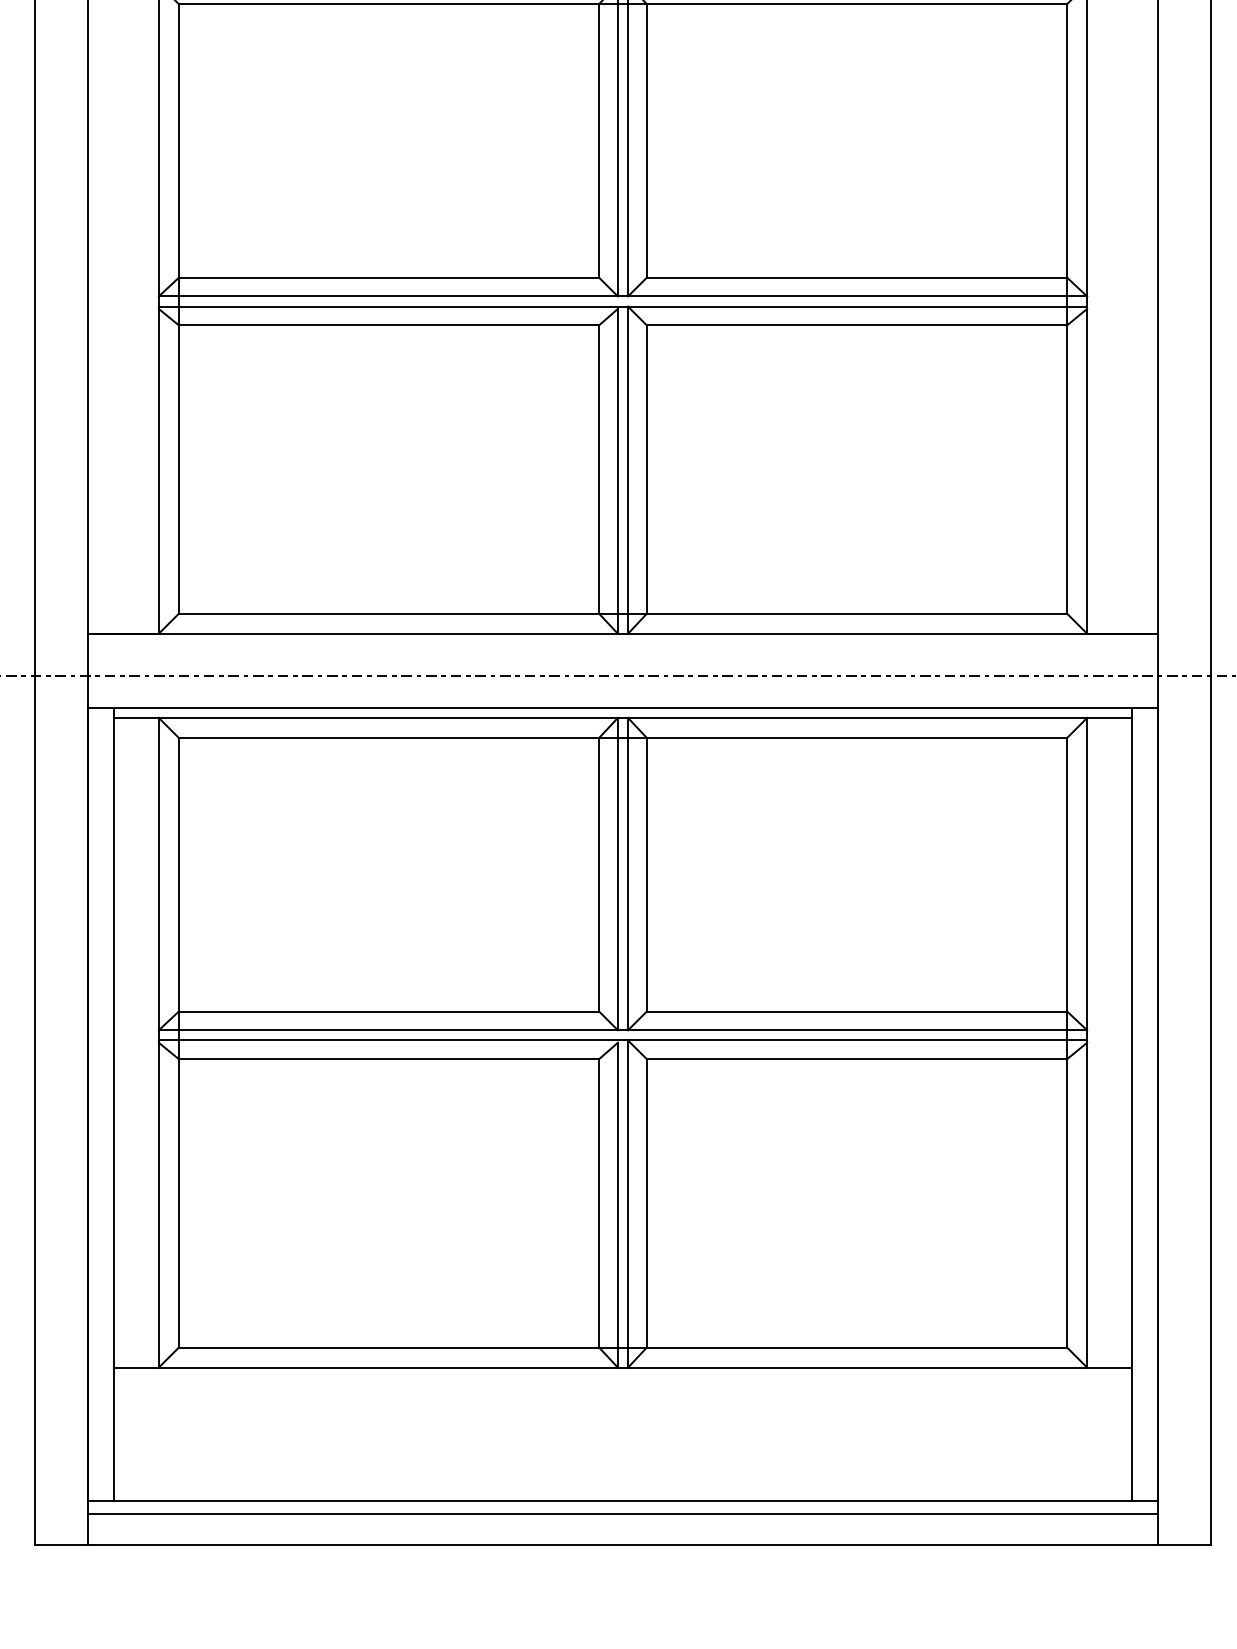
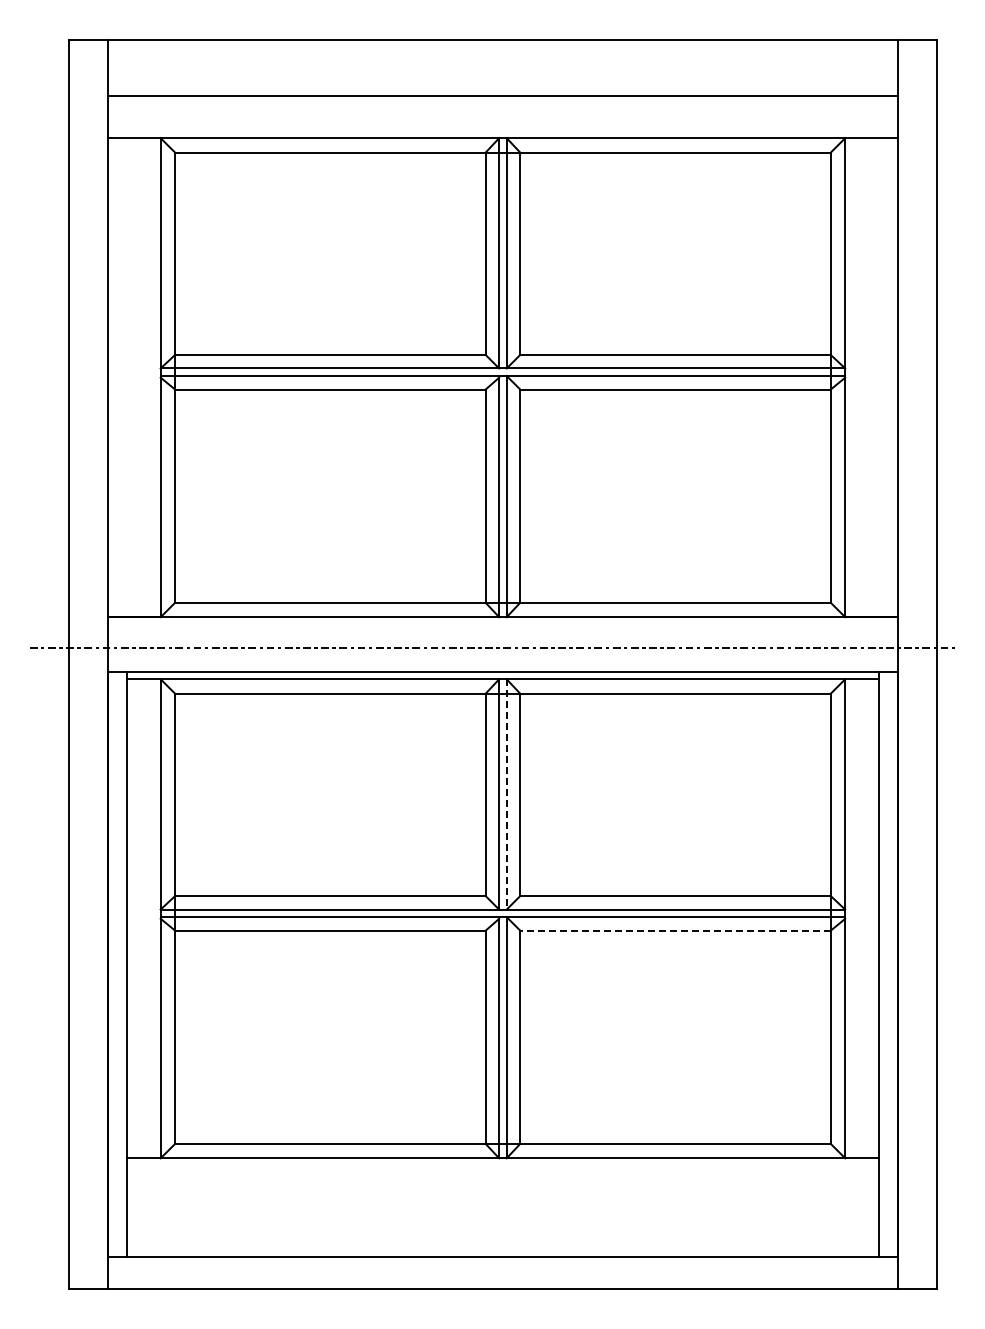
line: (627, 874) -> (506, 794), solid -> dashed
line: (856, 1058) -> (675, 930), solid -> dashed
line: (622, 1514) -> (502, 1266), removed

